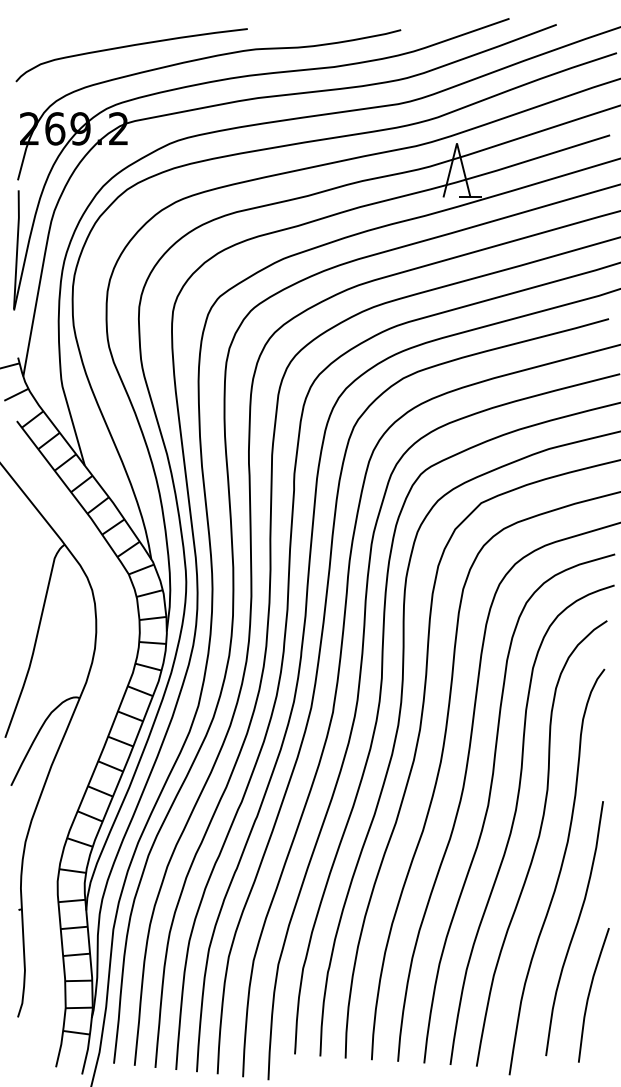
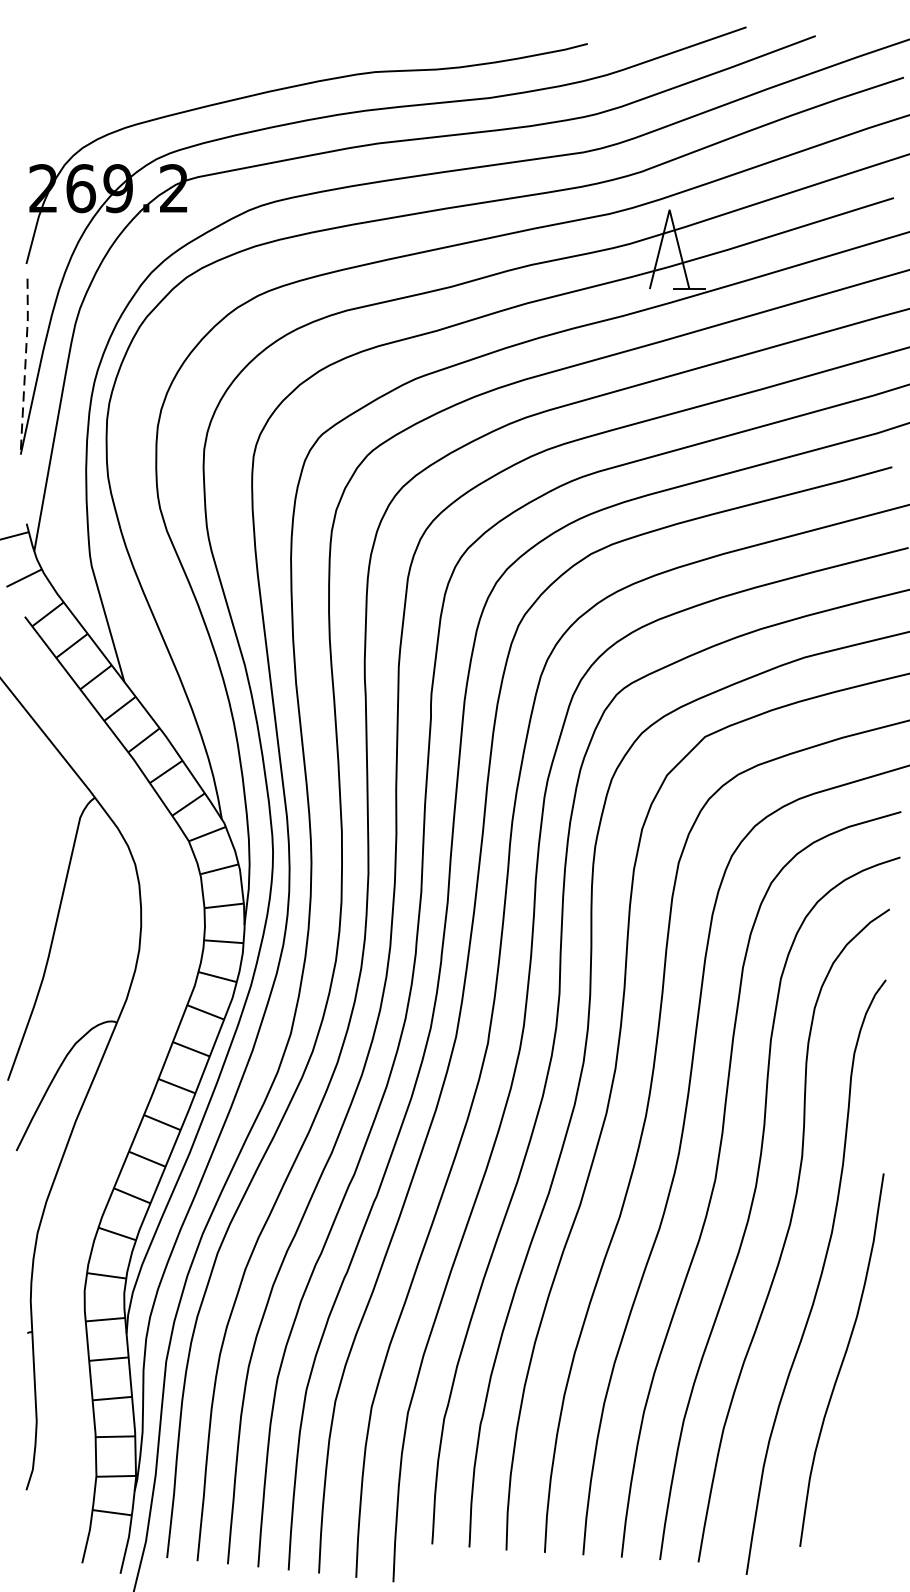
curve: (127, 47) -> (186, 69), removed
line: (17, 249) -> (25, 365), solid -> dashed
curve: (590, 993) -> (865, 1455), removed

